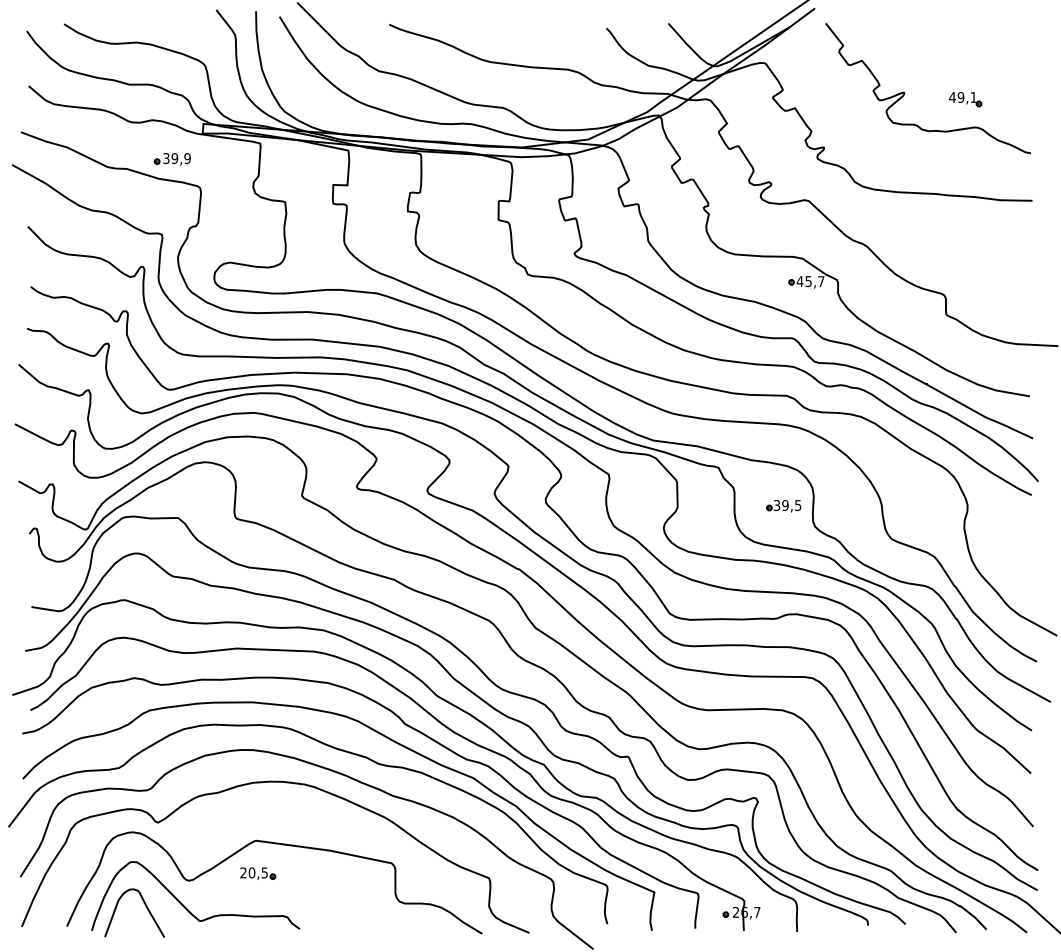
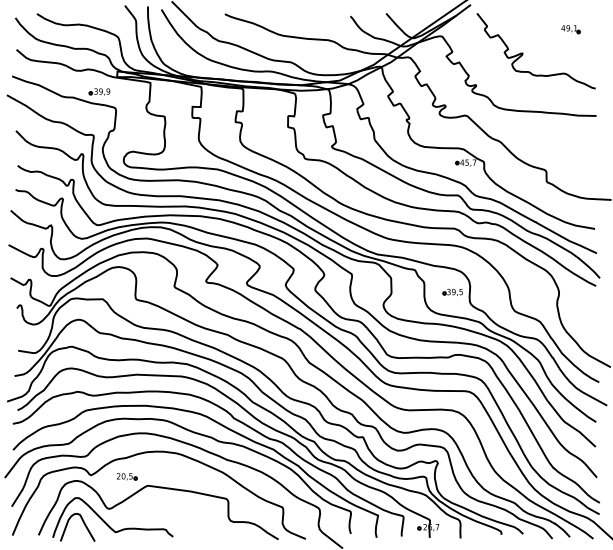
part: (964, 99) -> (570, 29), moved
part: (258, 873) -> (127, 476), moved

